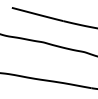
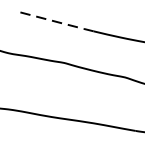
line: (38, 14) -> (56, 21), solid -> dashed

